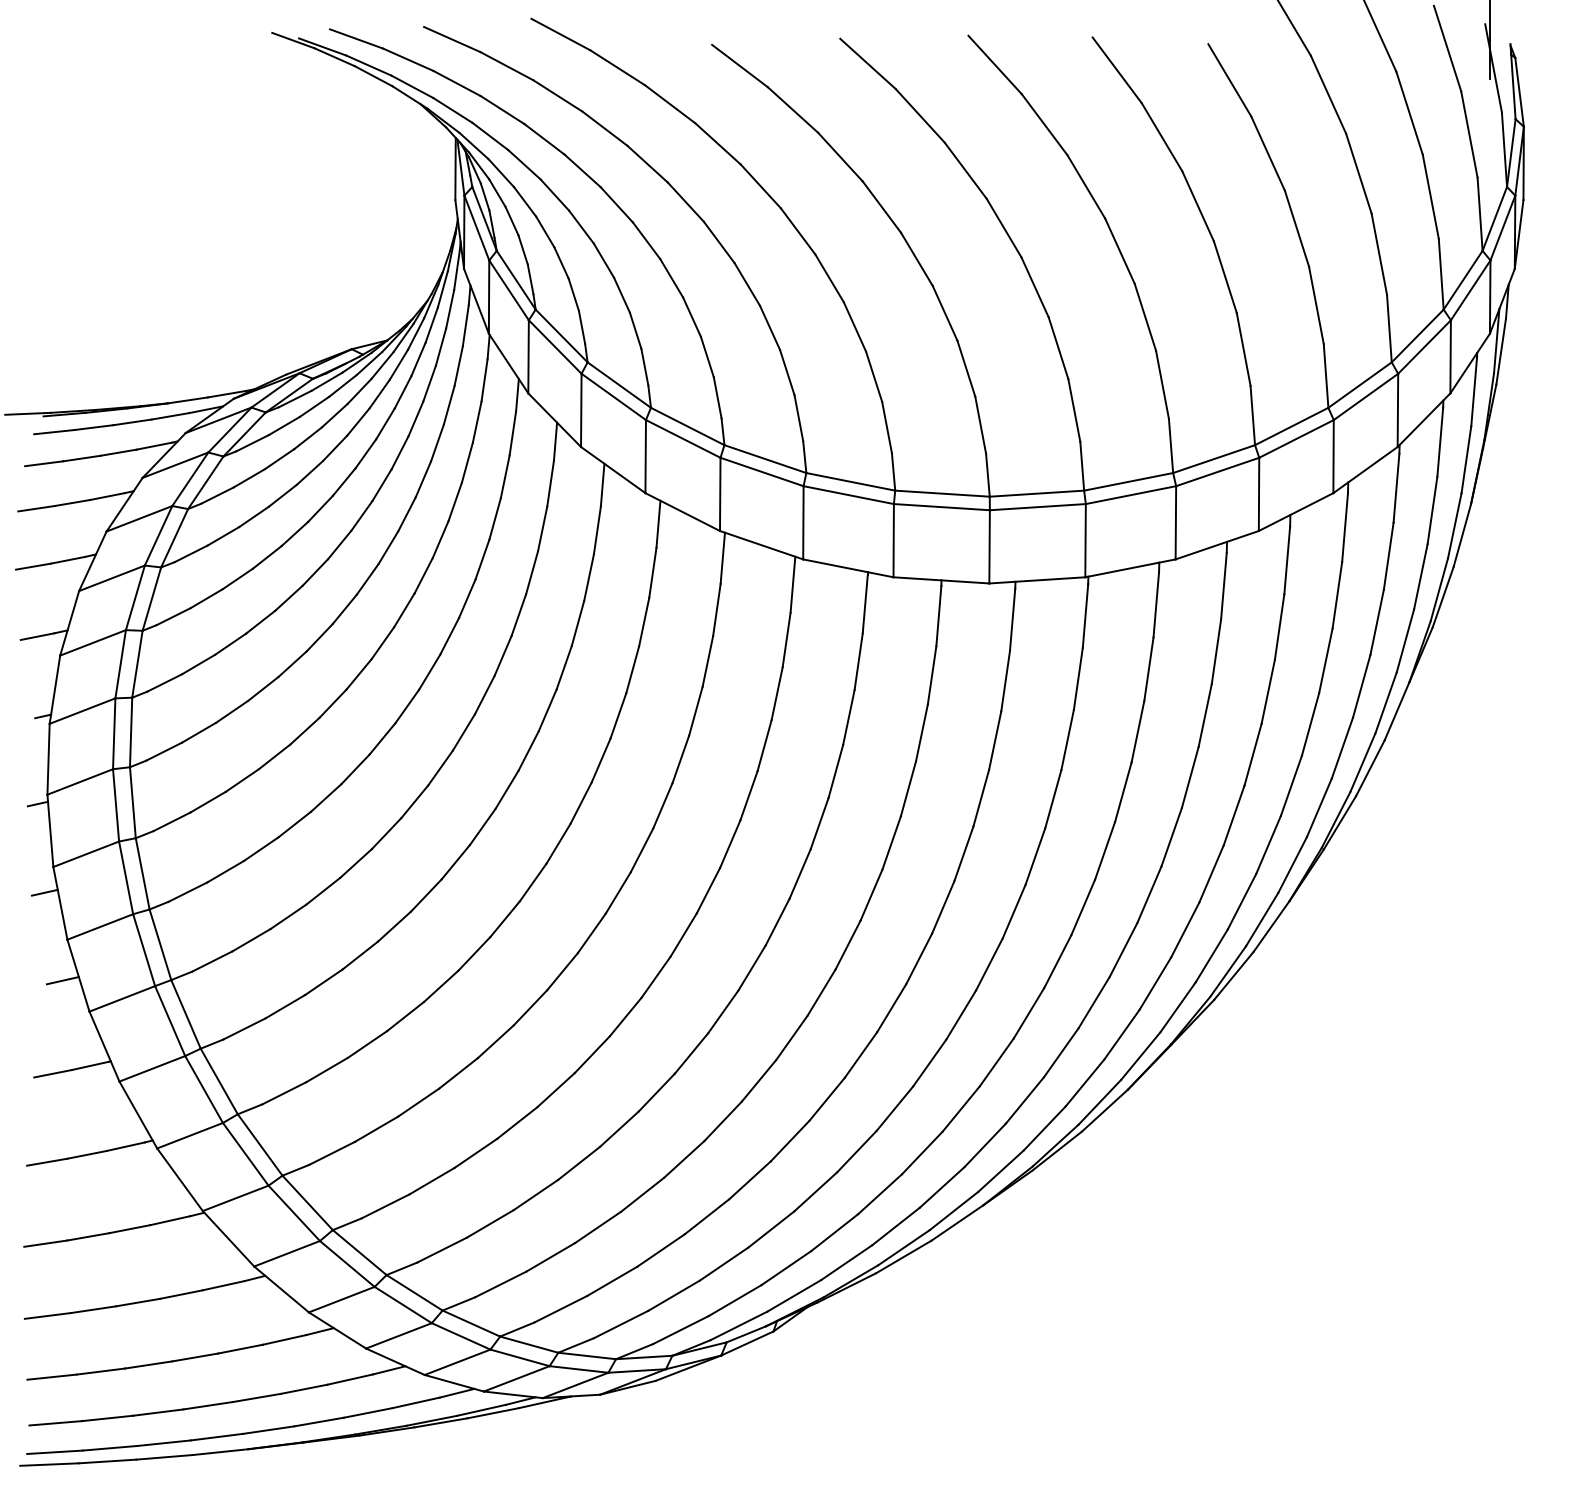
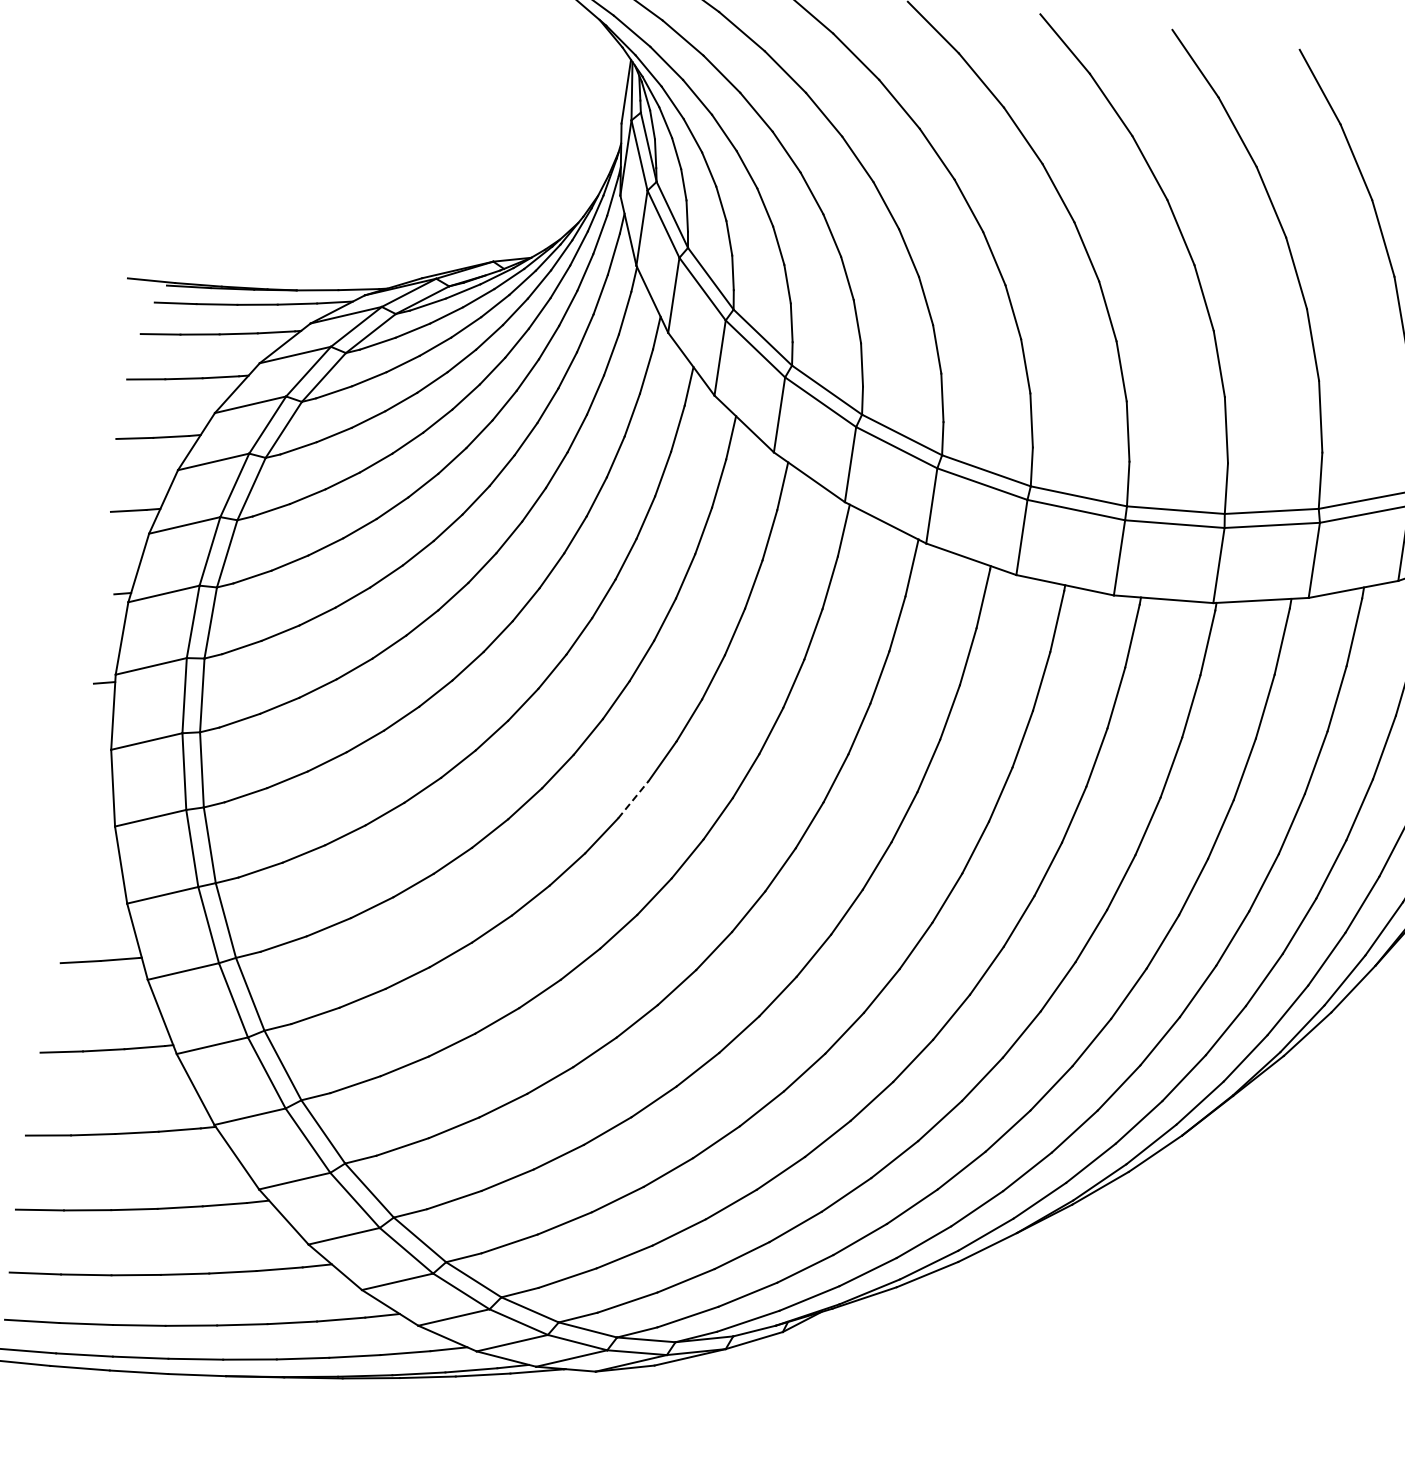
line: (558, 843) -> (633, 799), solid -> dashed
line: (44, 892) -> (98, 774), removed
line: (62, 980) -> (104, 867), removed

